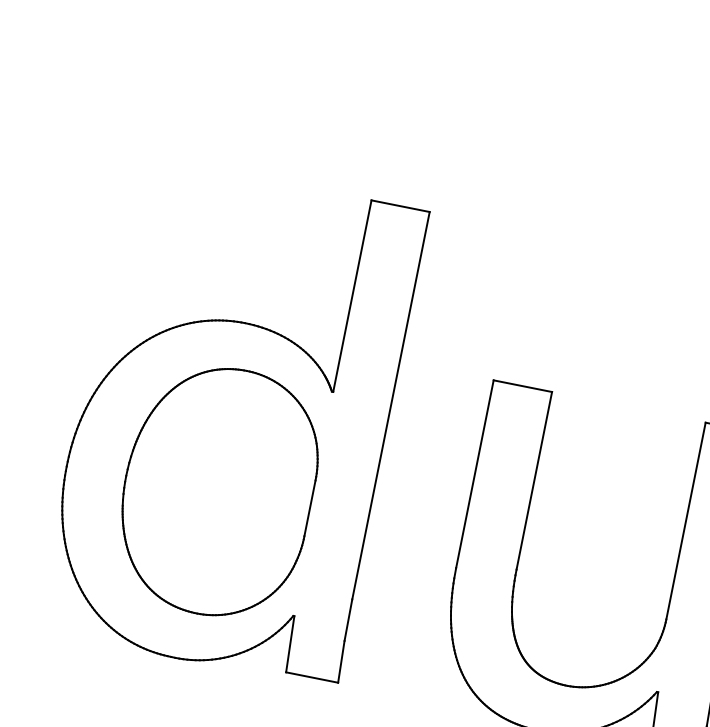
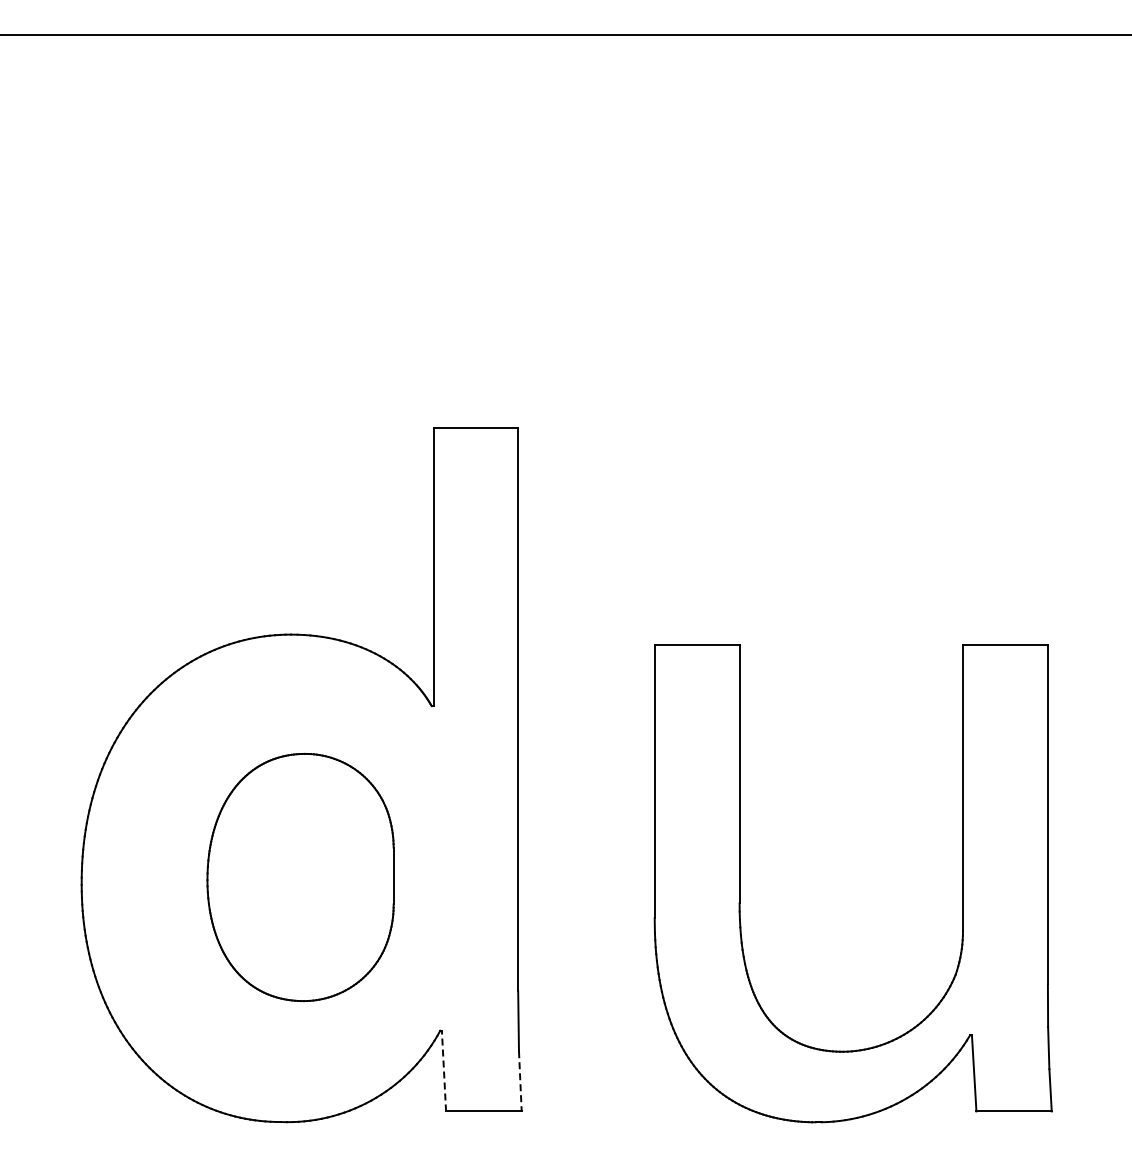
part: (218, 491) -> (300, 877), size x0.7
line: (290, 643) -> (443, 1070), solid -> dashed
line: (341, 661) -> (520, 1081), solid -> dashed

